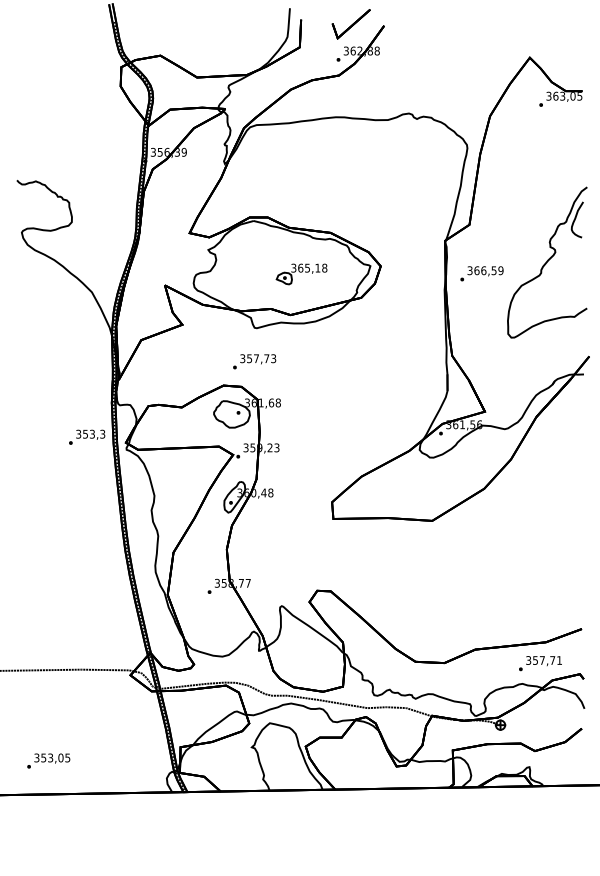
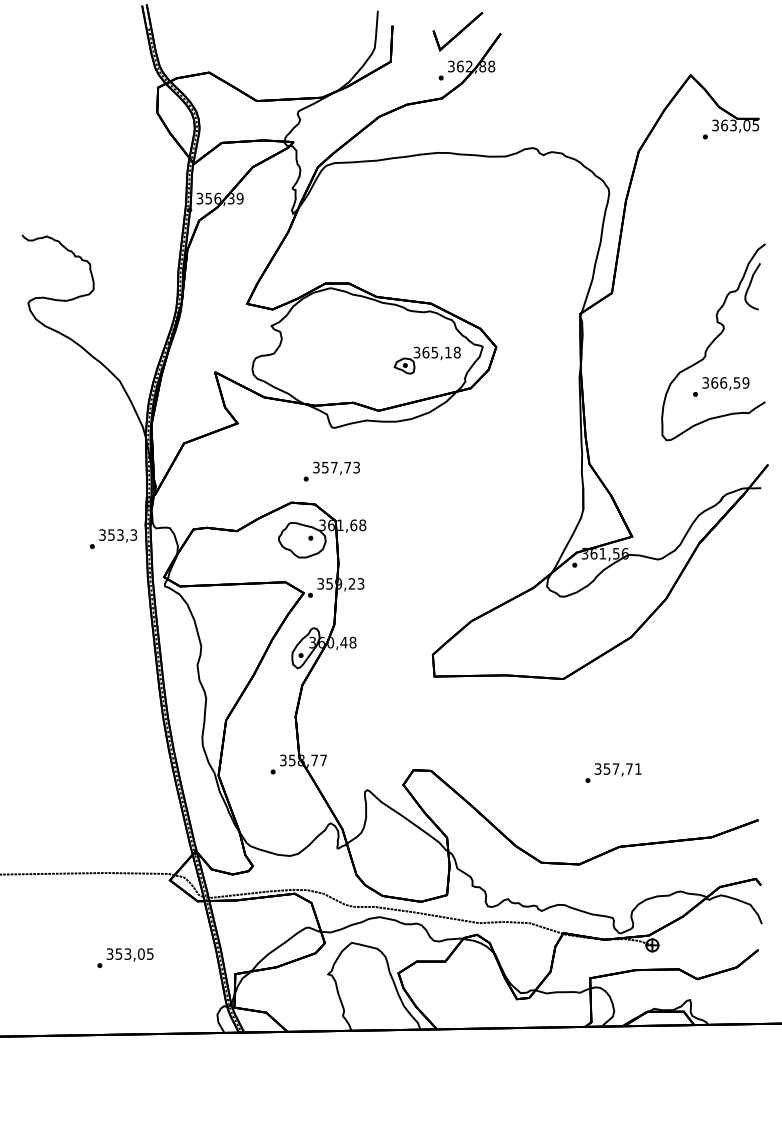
text: (482, 273) -> (721, 386), moved
part: (301, 274) -> (426, 360), moved
text: (87, 436) -> (113, 538), moved
text: (540, 663) -> (613, 772), moved
text: (48, 760) -> (125, 957), moved

